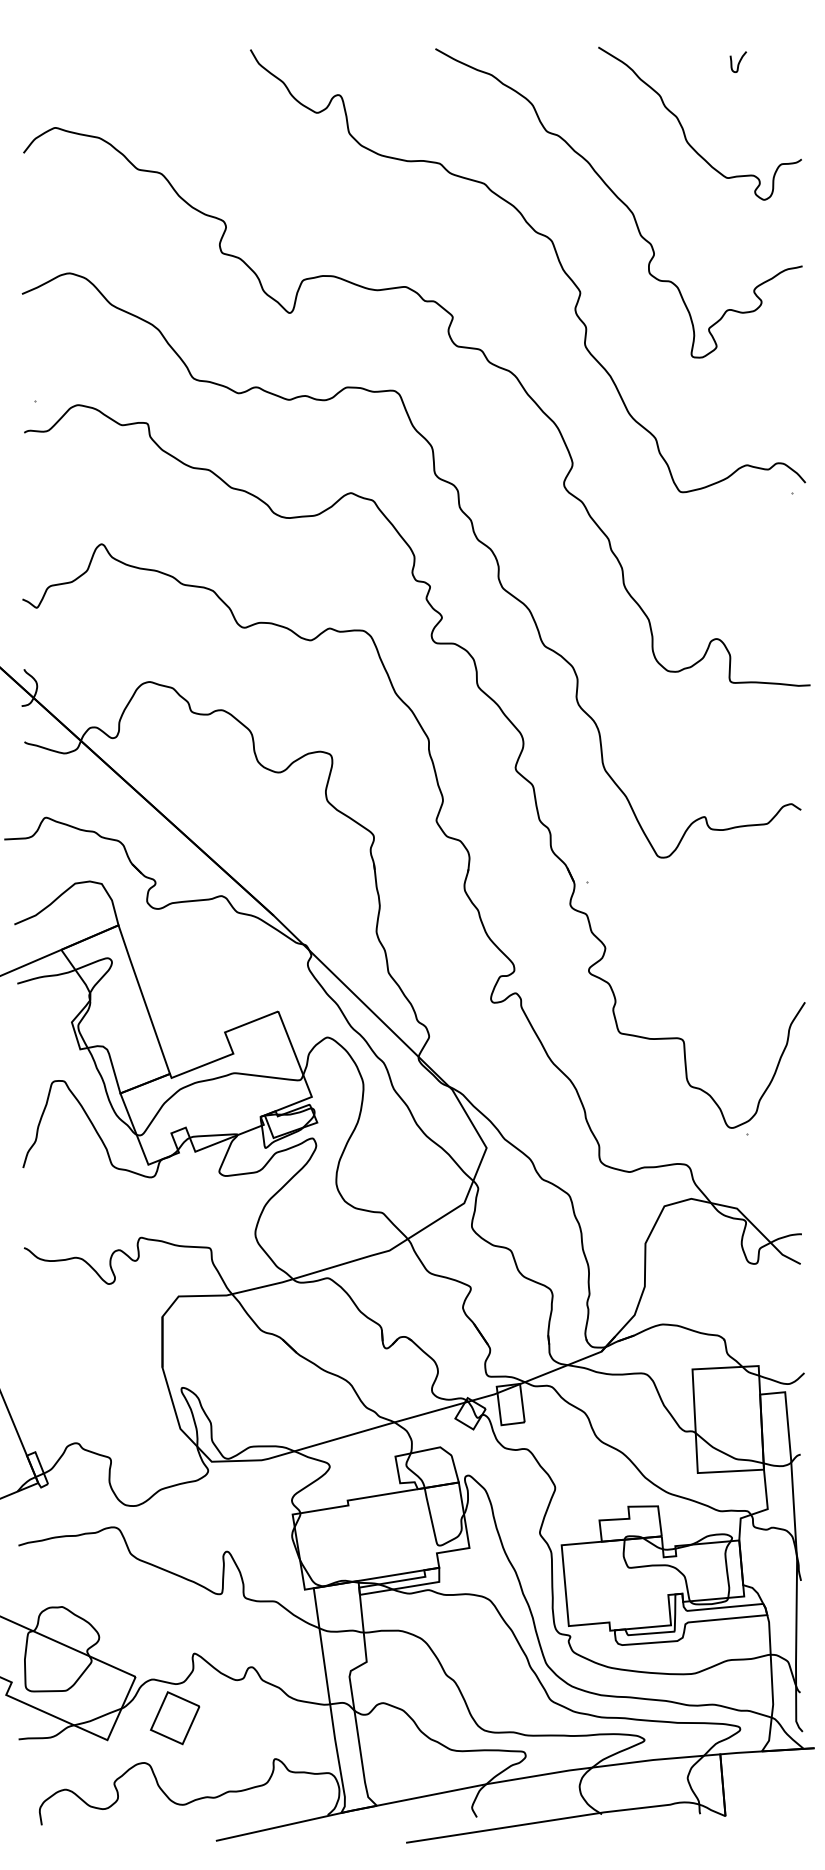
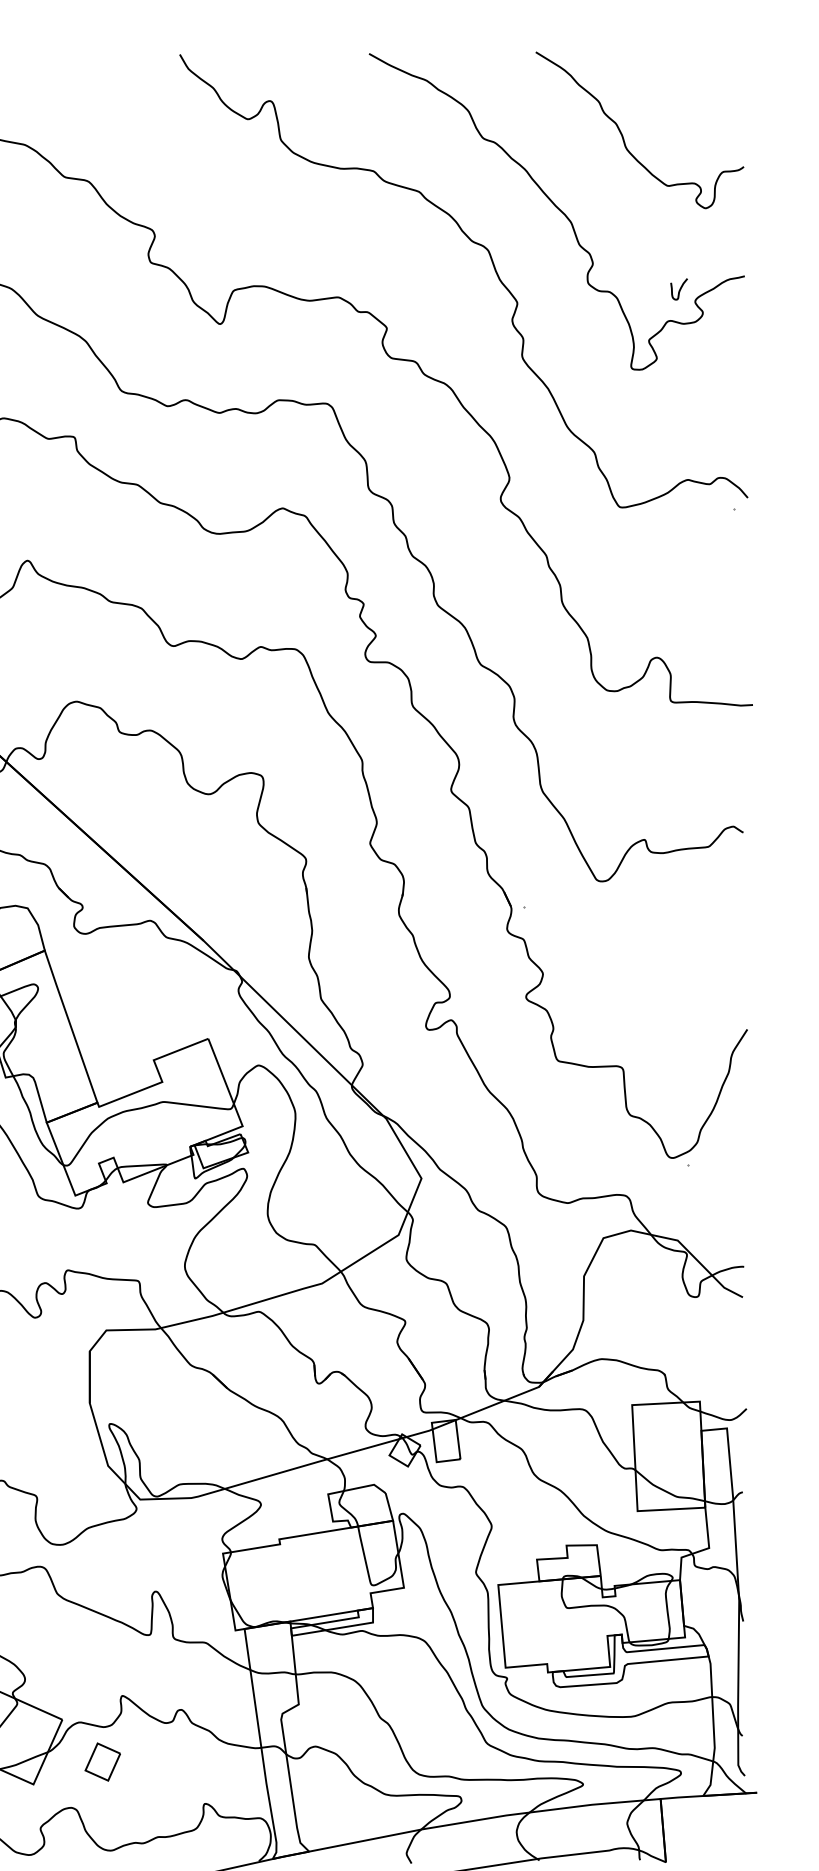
curve: (738, 61) -> (679, 288), moved
part: (175, 1718) -> (103, 1762), size x0.7

